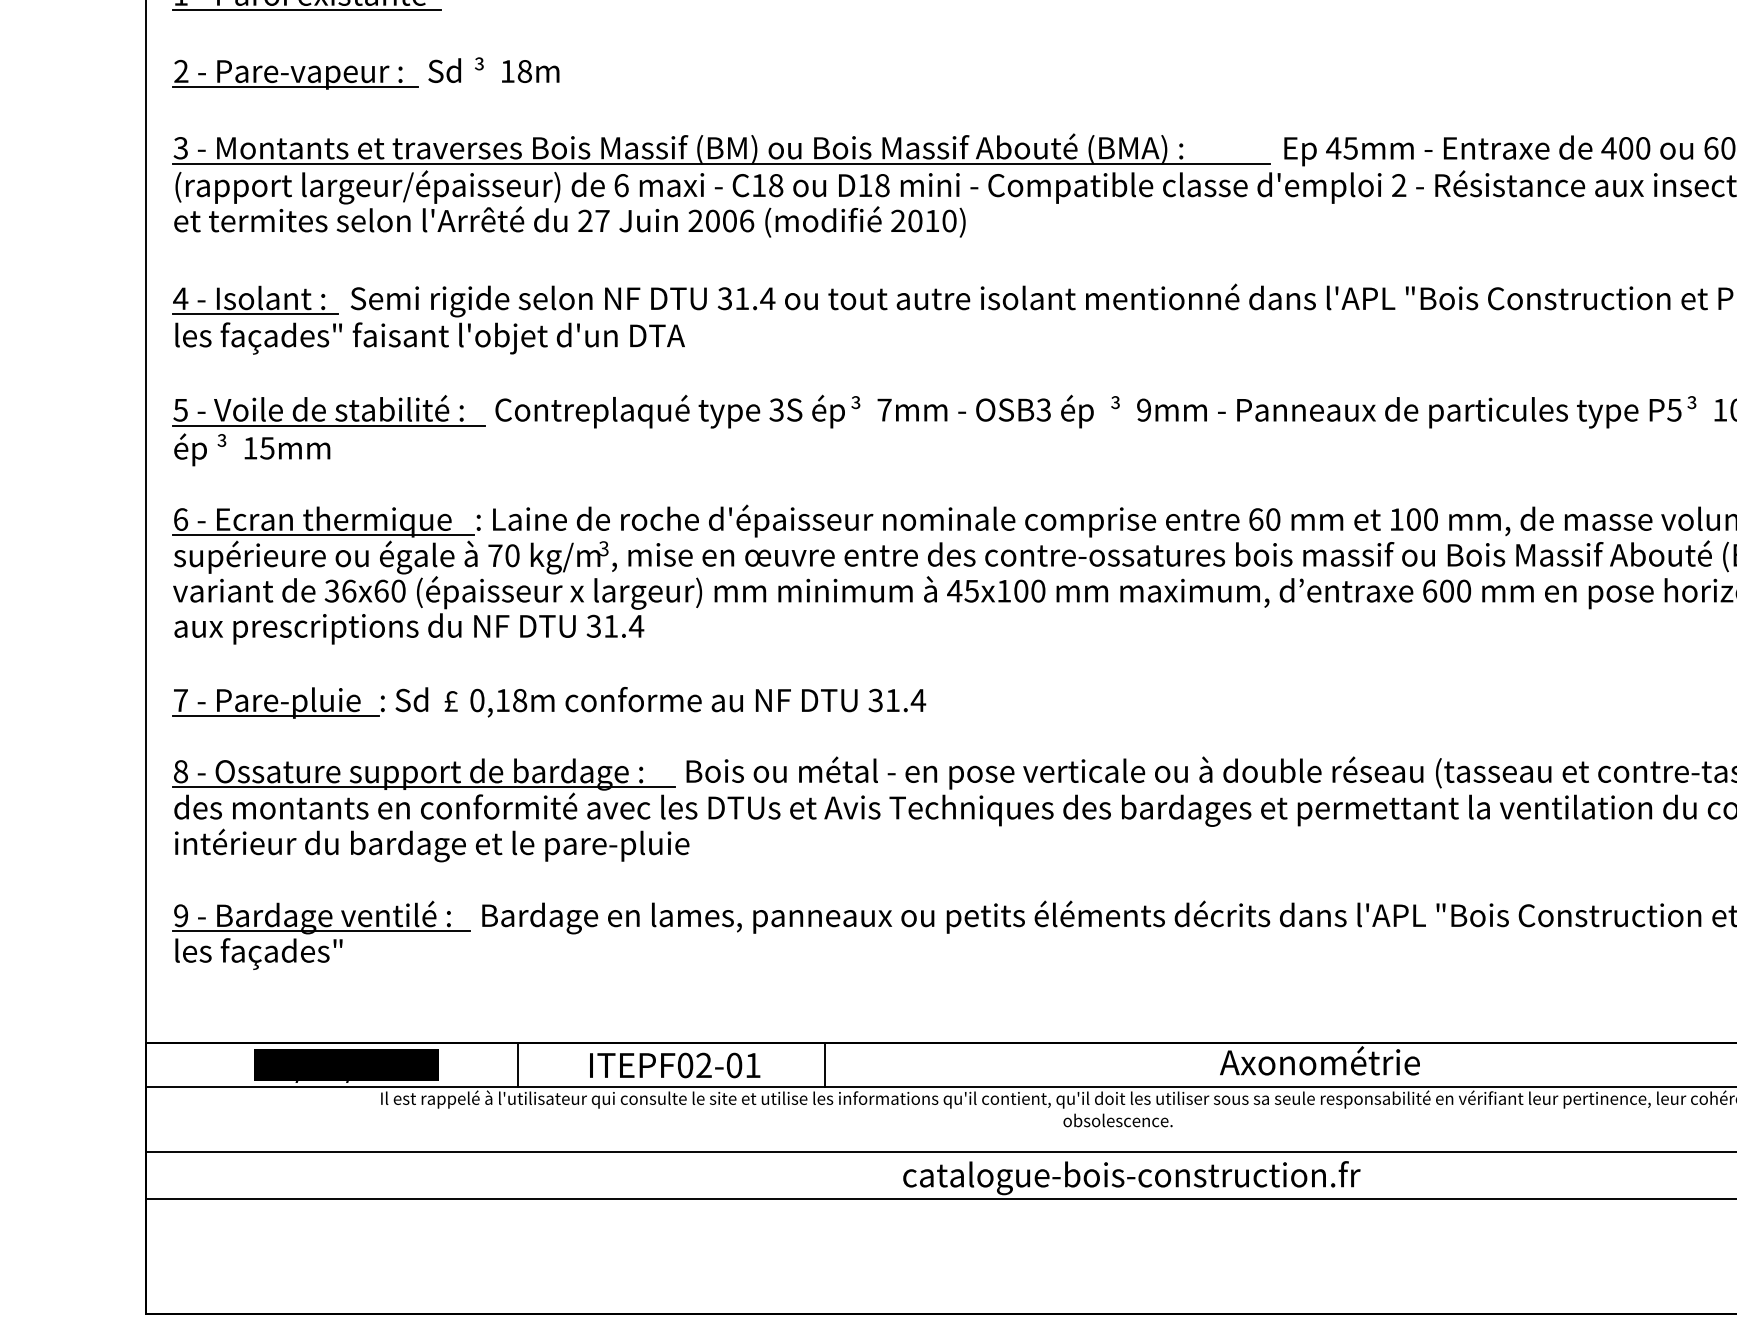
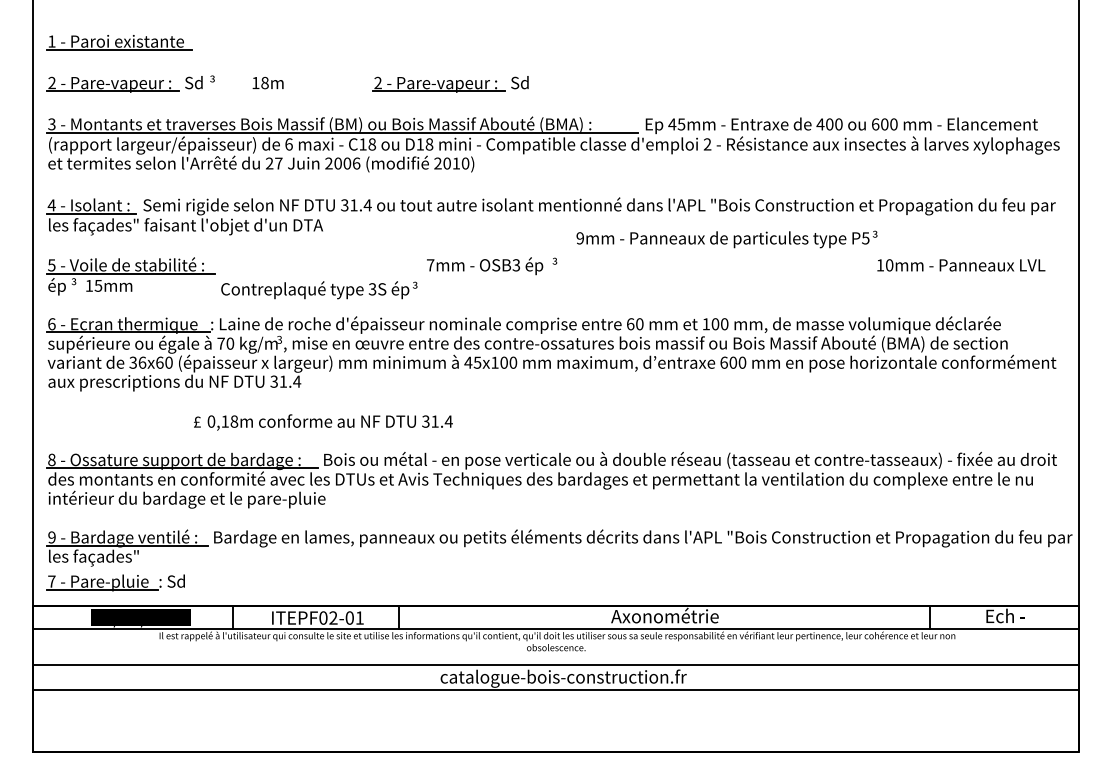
text: (529, 70) -> (267, 82), moved
part: (921, 74) -> (450, 84), added
text: (678, 412) -> (319, 290), moved
text: (1415, 412) -> (726, 239), moved
part: (299, 702) -> (115, 582), moved

